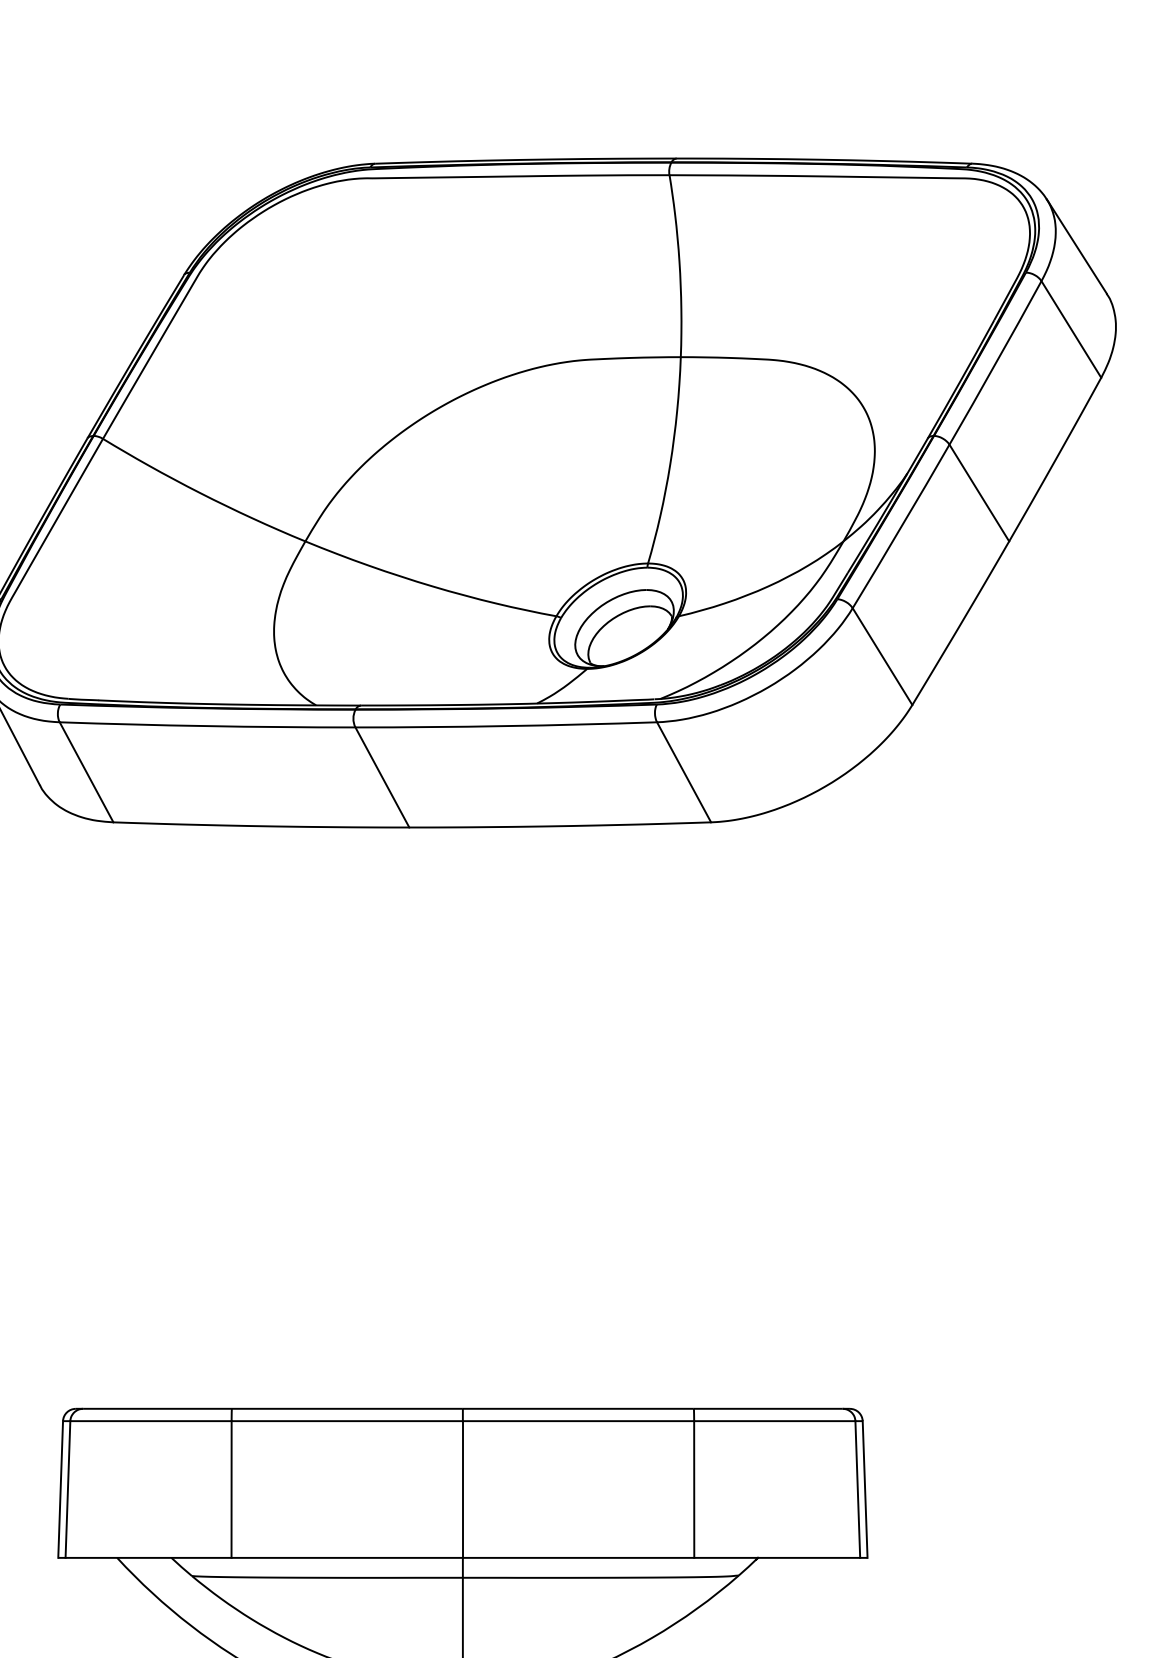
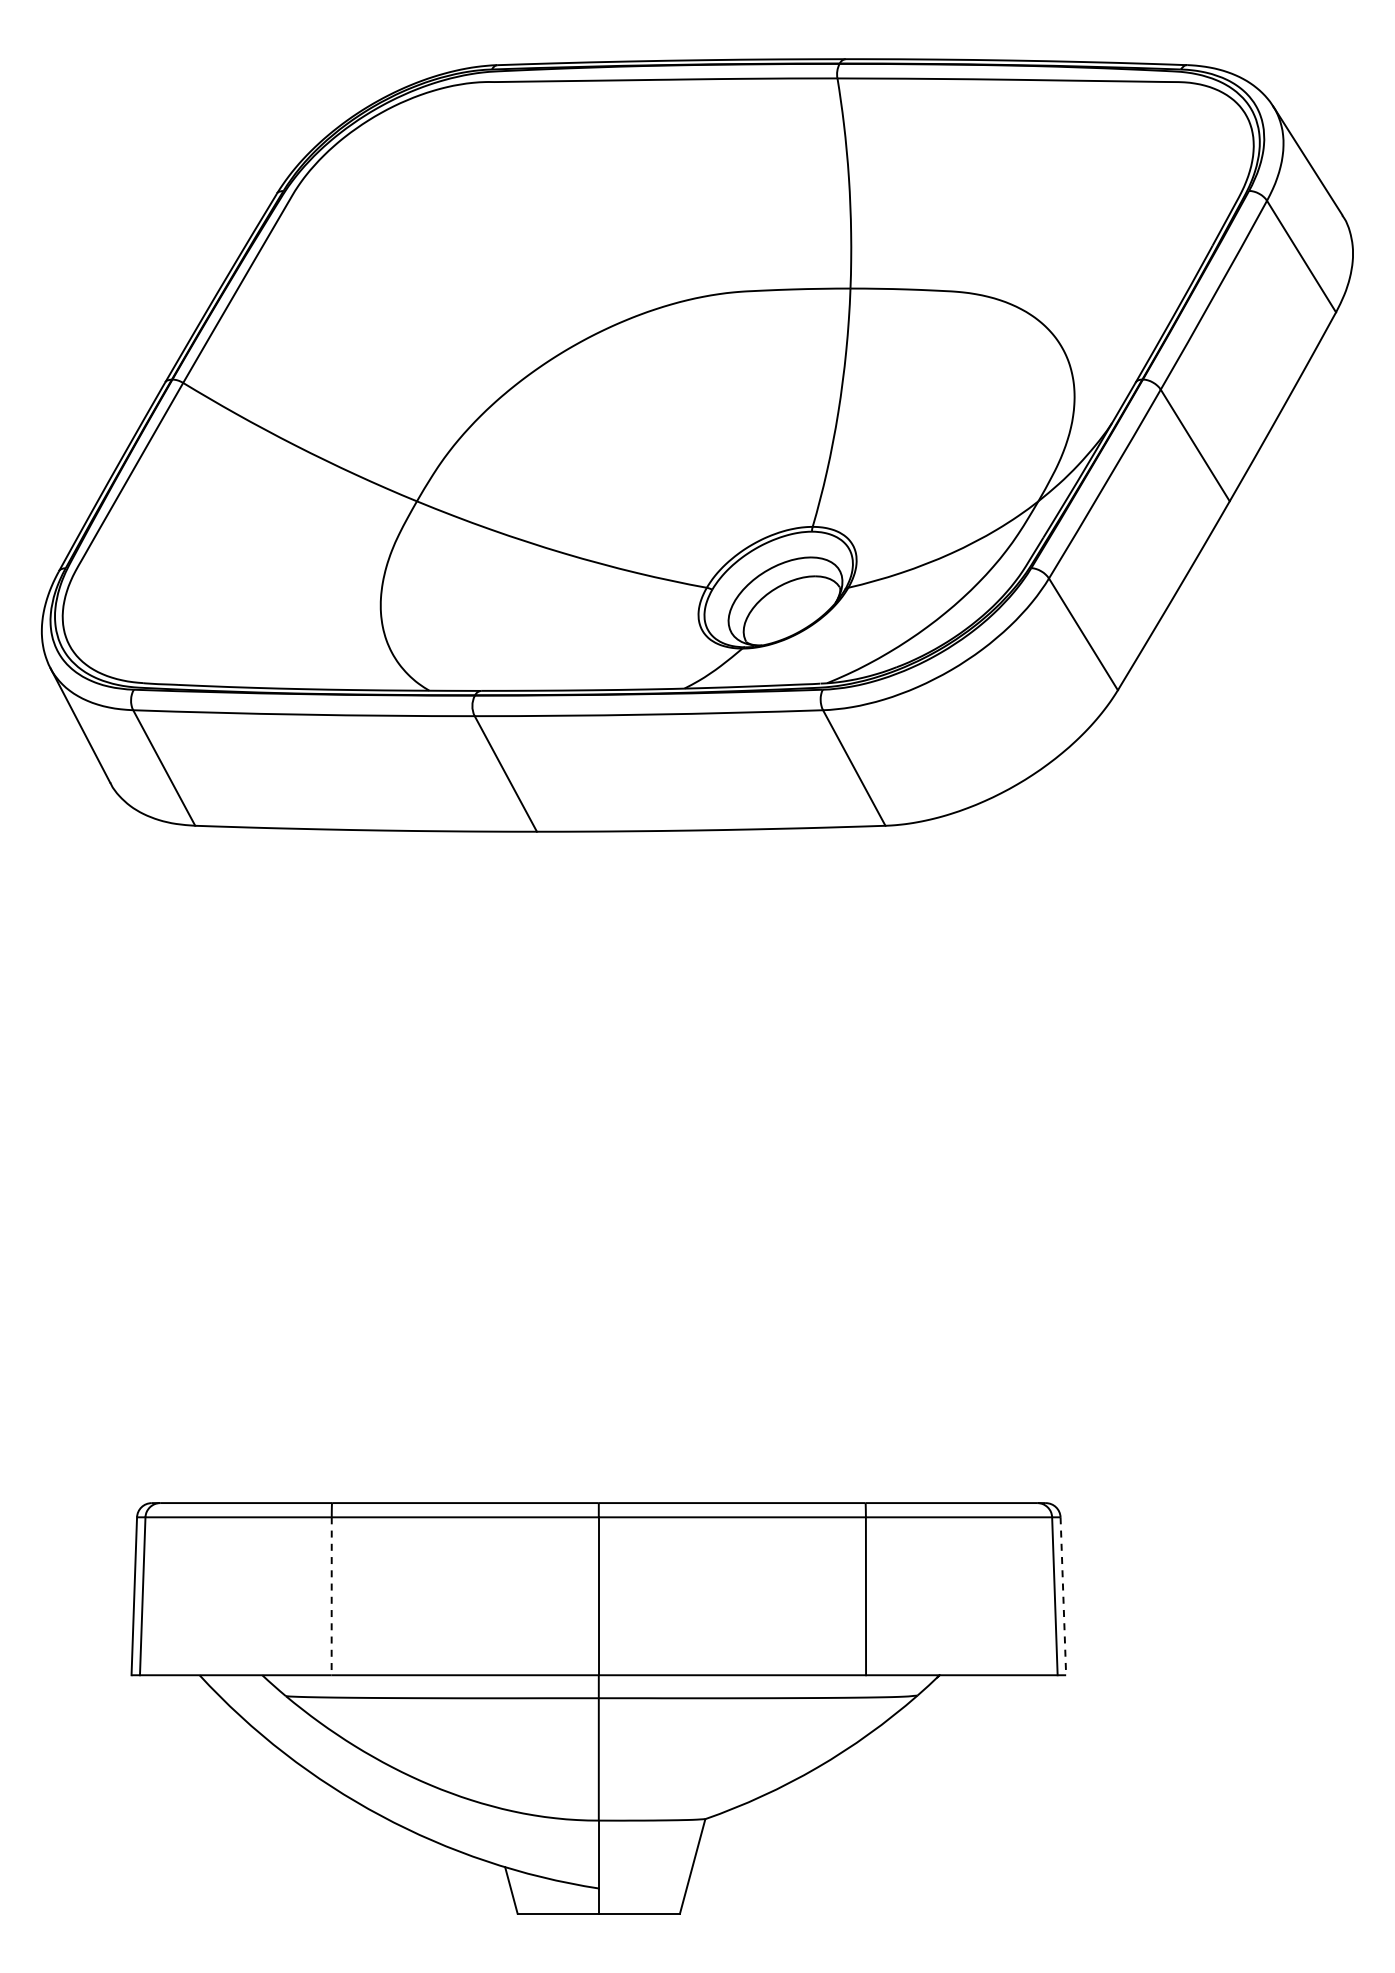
line: (231, 1489) -> (331, 1596), solid -> dashed
line: (865, 1489) -> (1063, 1596), solid -> dashed

